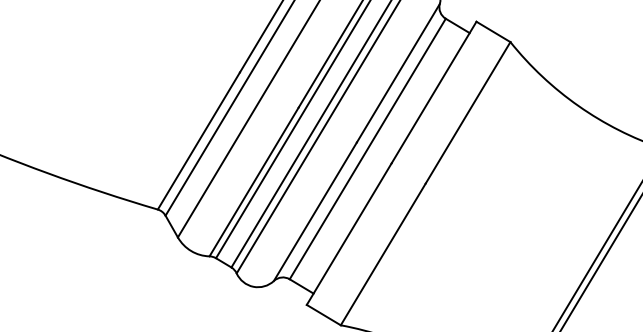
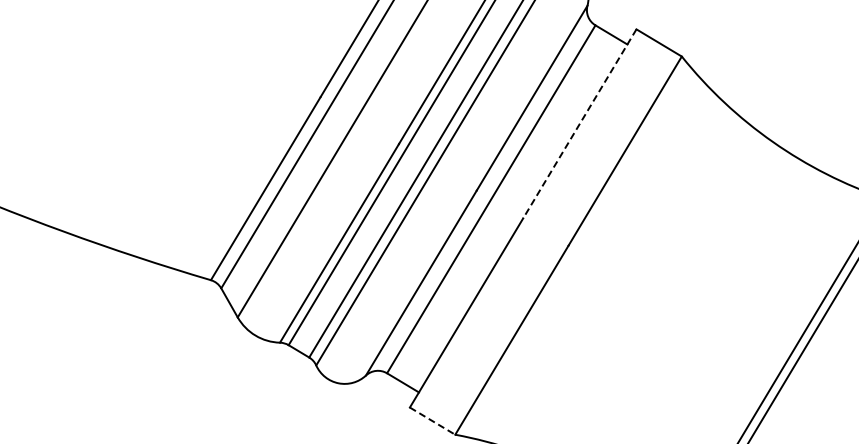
line: (433, 92) -> (579, 124), solid -> dashed
line: (324, 315) -> (433, 421), solid -> dashed

